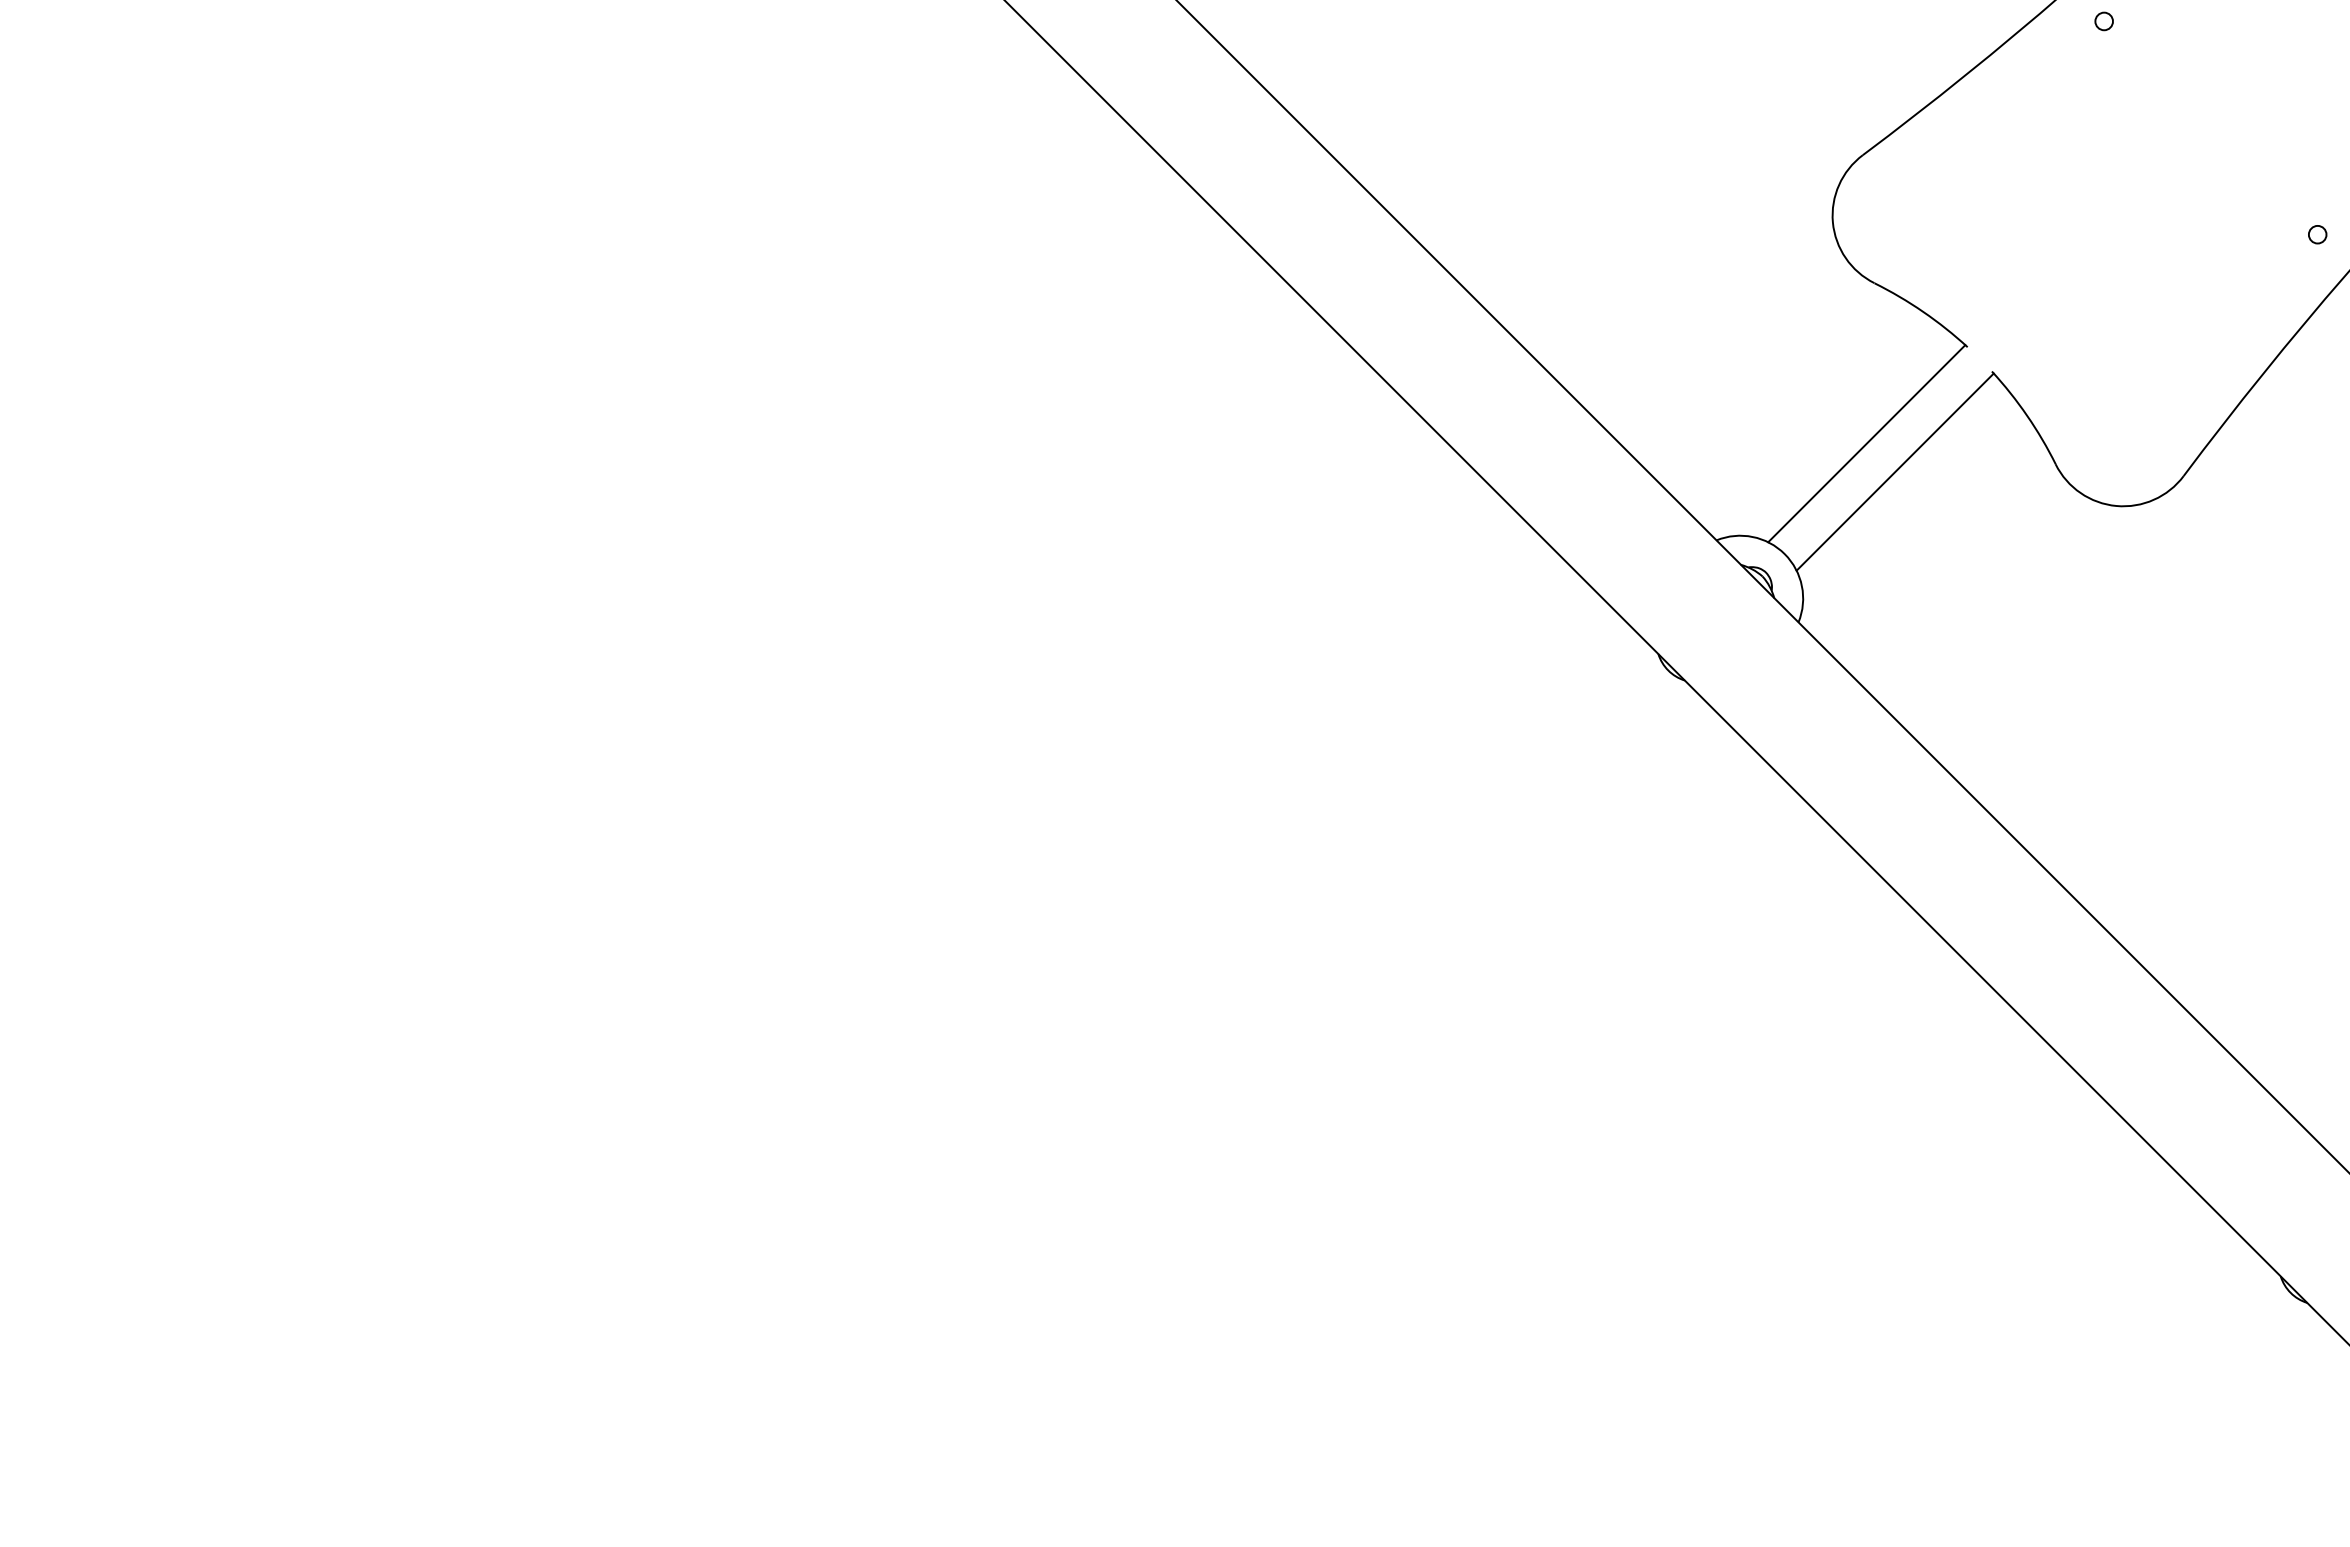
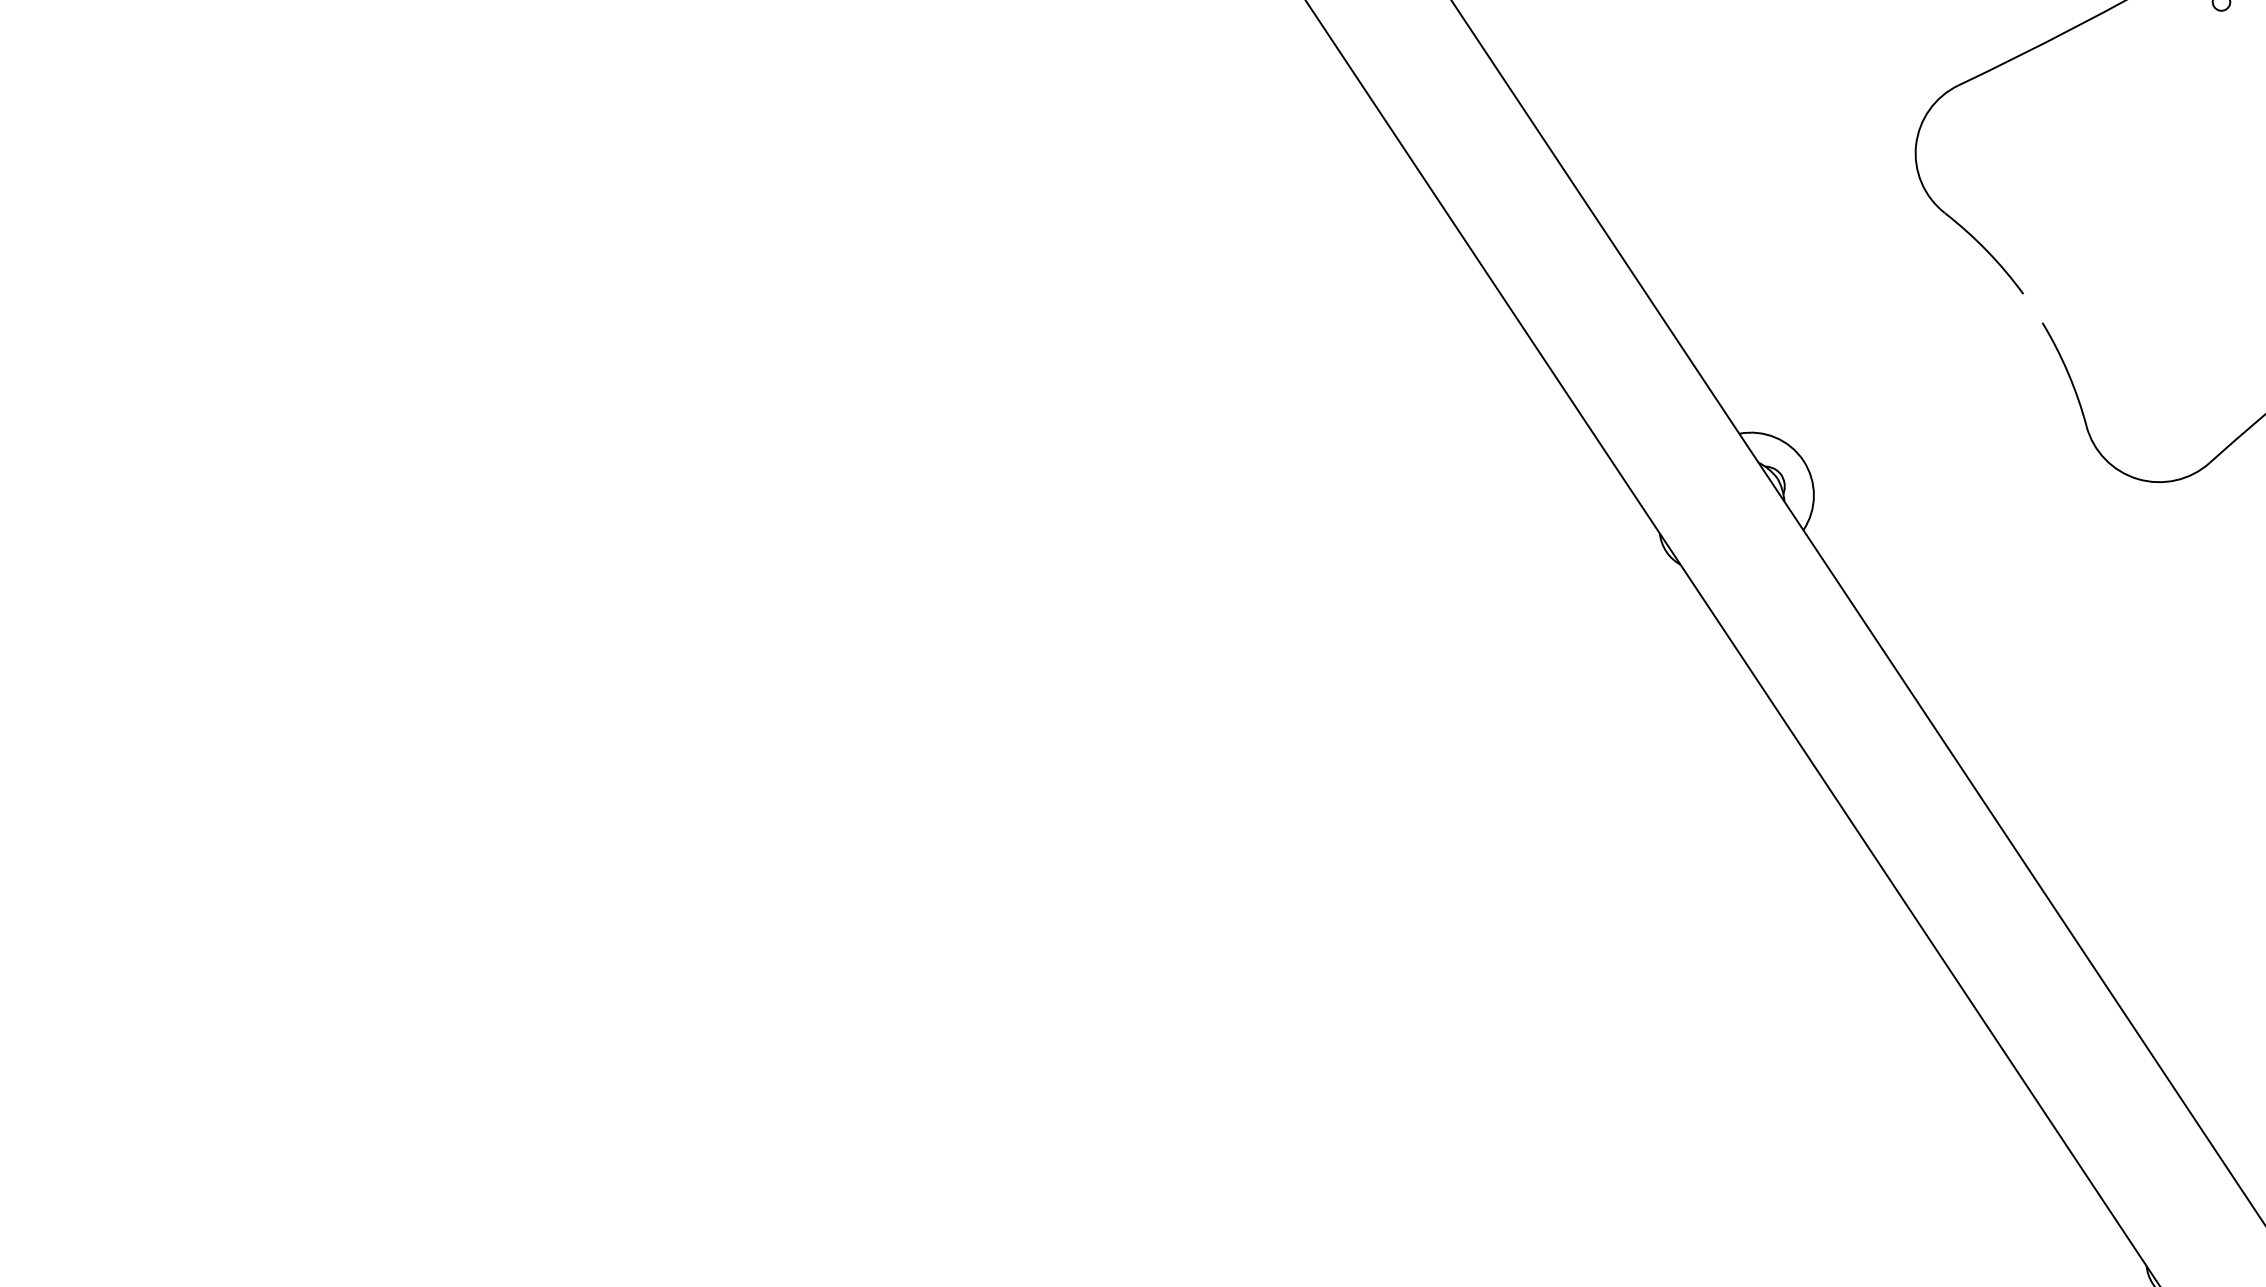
line: (1866, 443) -> (1905, 368), removed
line: (1894, 471) -> (1927, 401), removed

